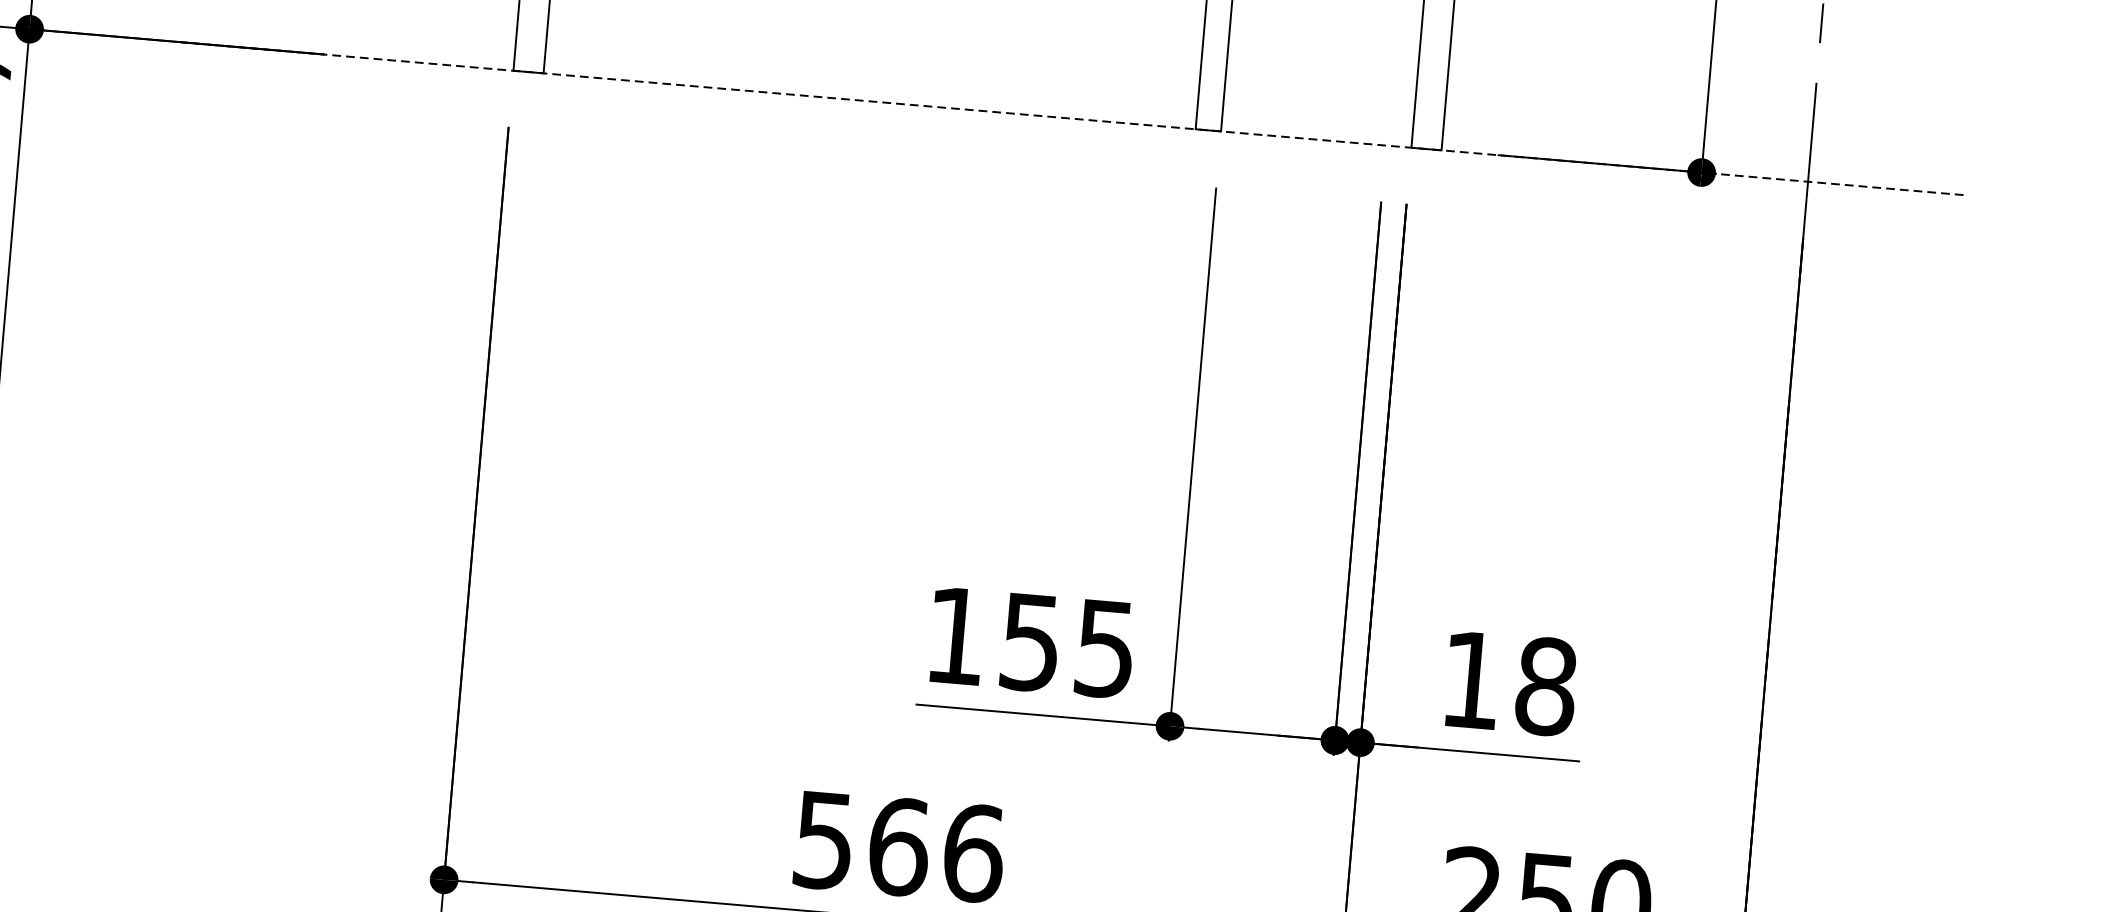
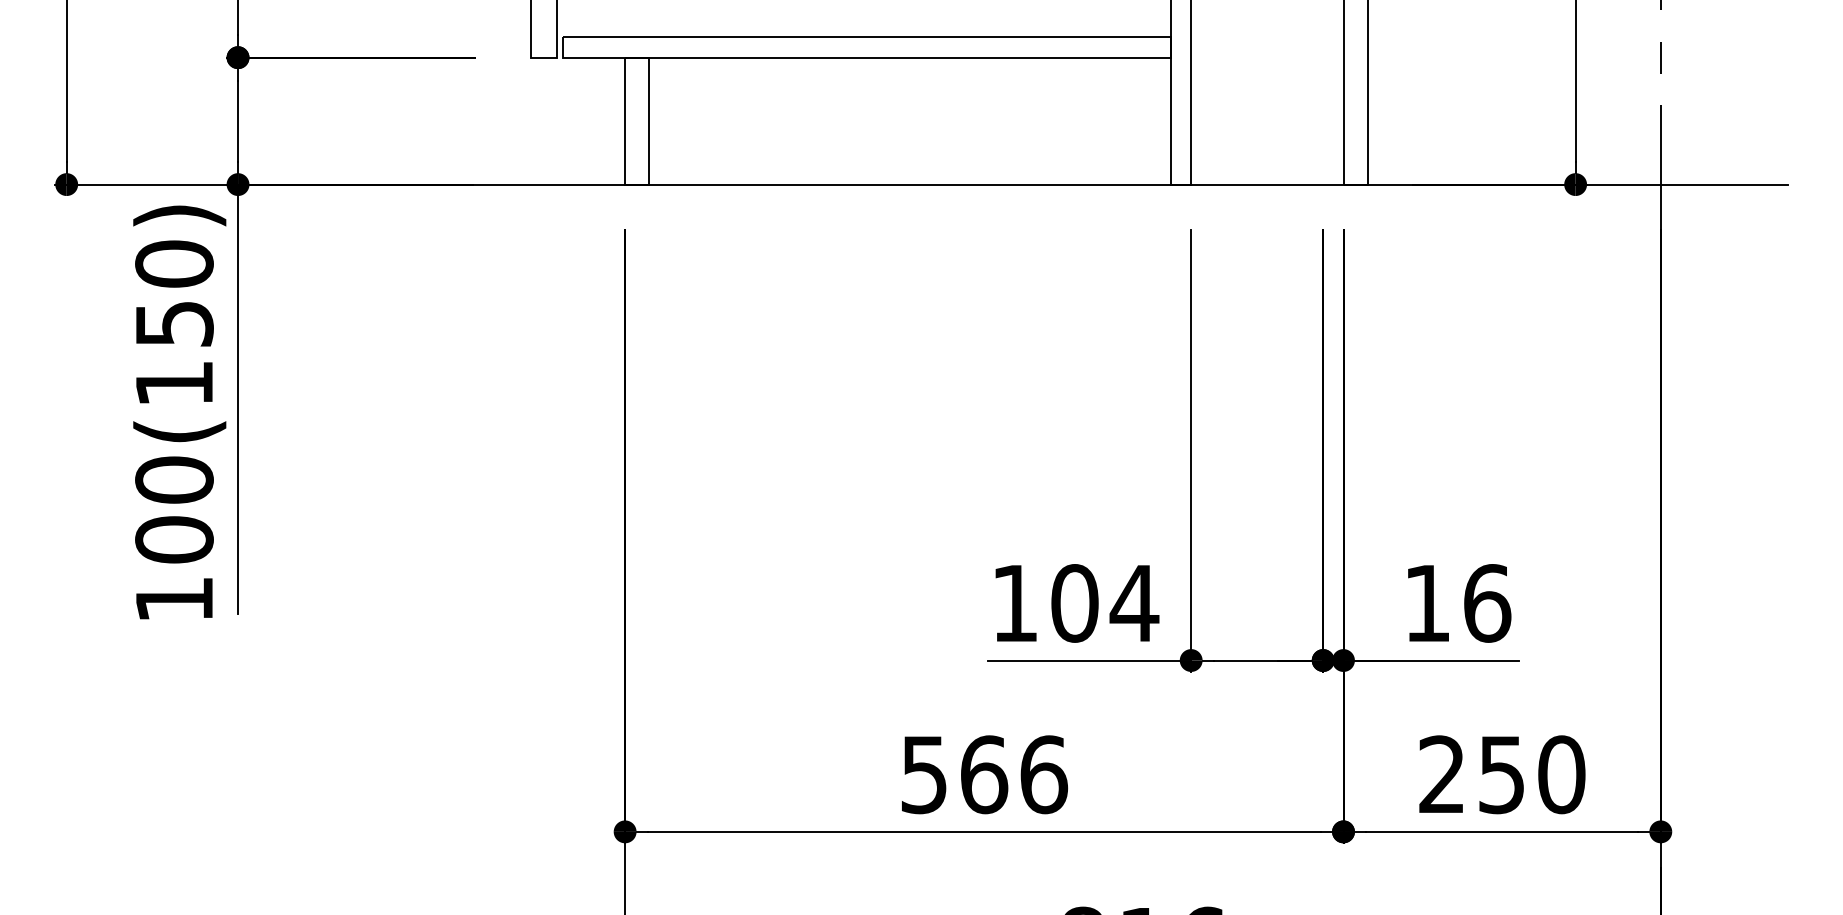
line: (1073, 118) -> (1073, 184), dashed -> solid
text: (1069, 645) -> (1105, 603), 155 -> 104
text: (1546, 686) -> (1487, 603), 18 -> 16

